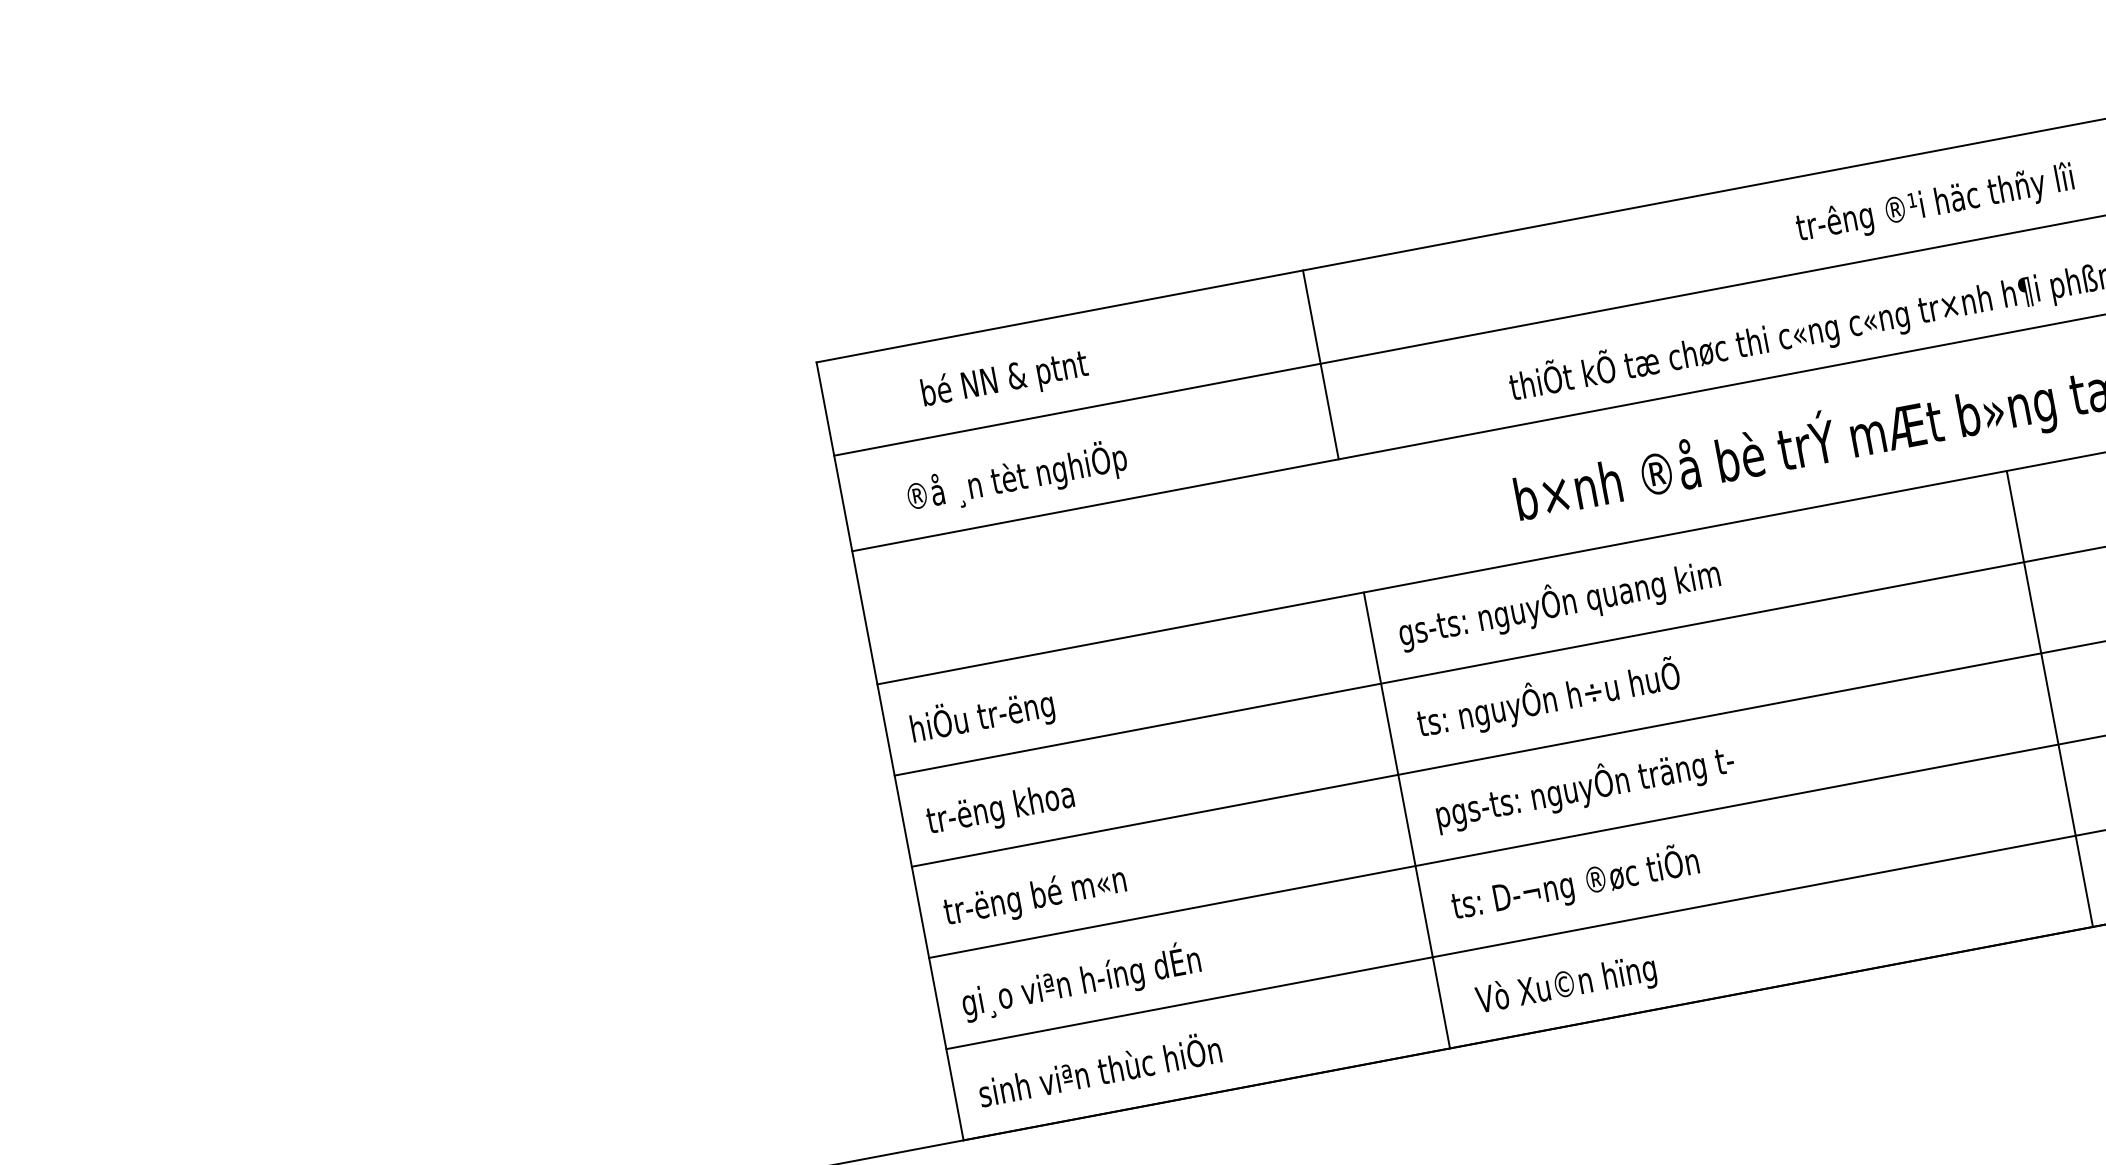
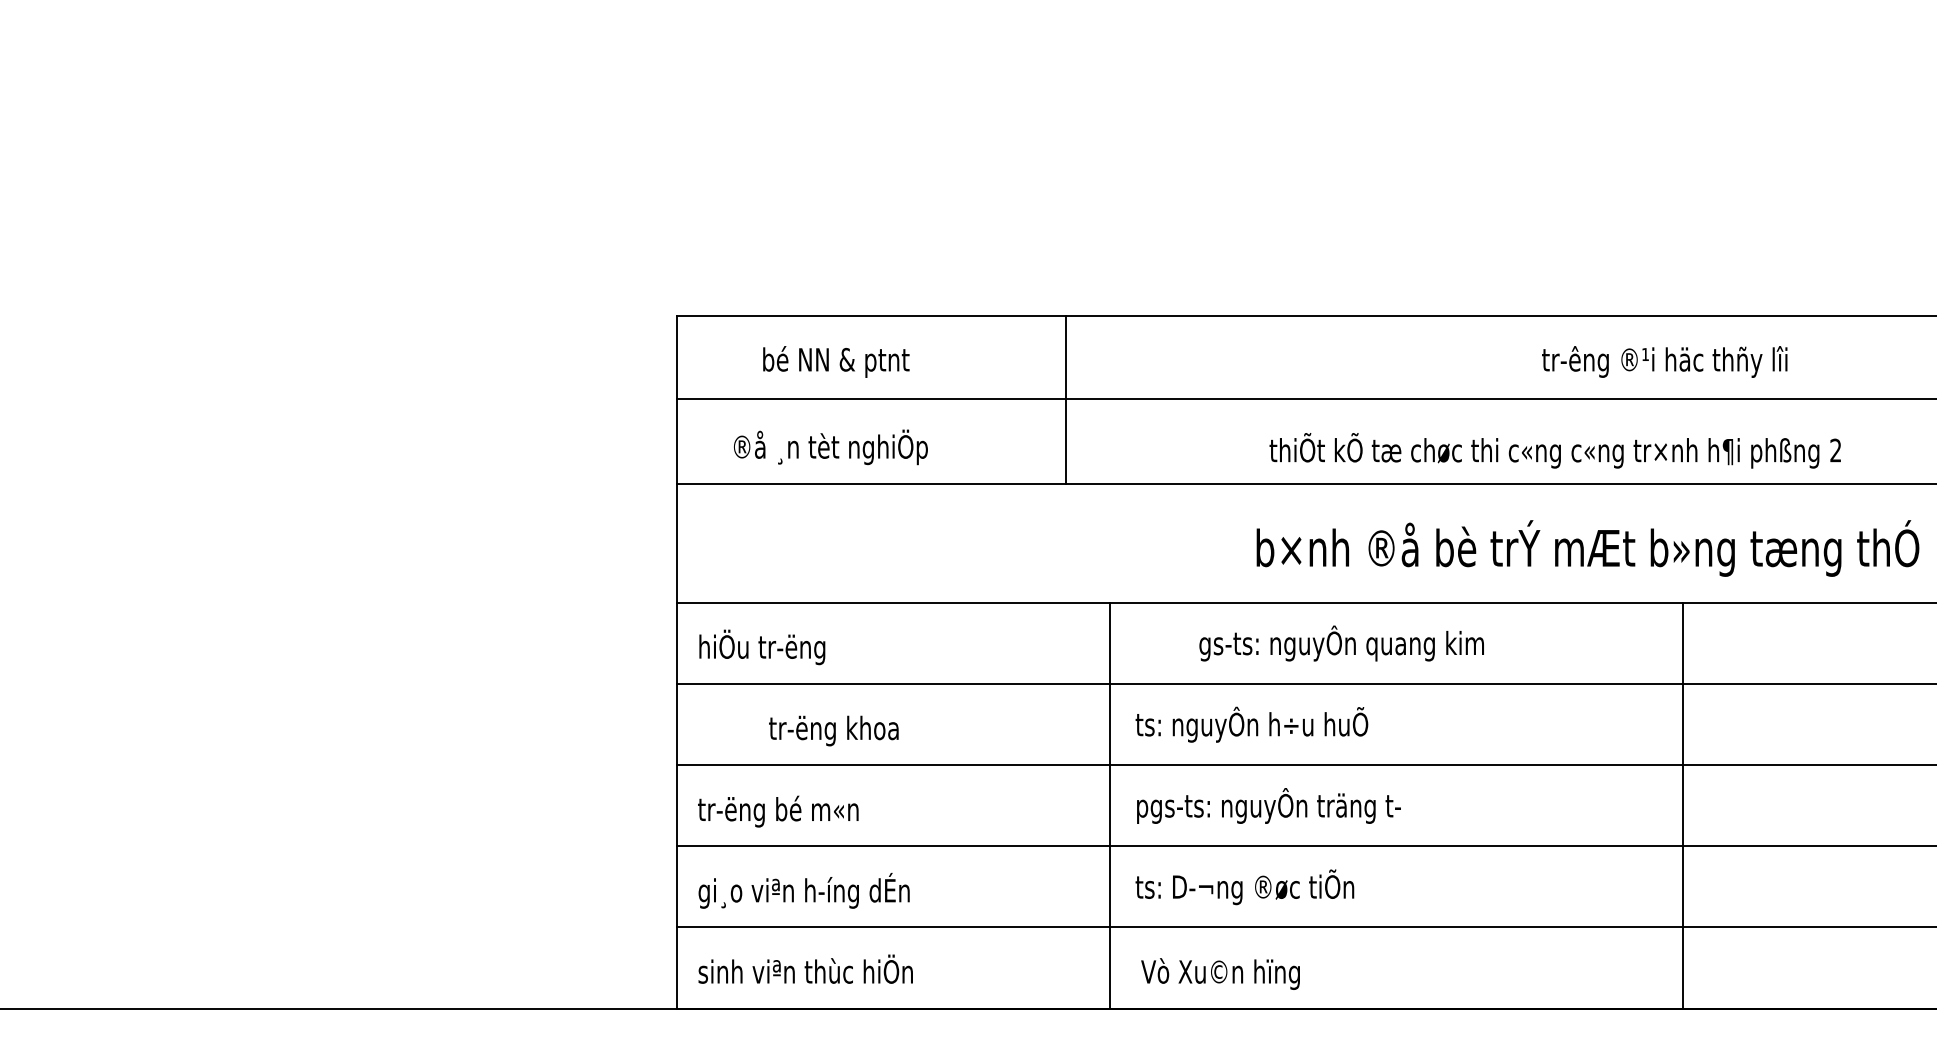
line: (1320, 364) -> (1066, 399), moved
text: (1559, 603) -> (1341, 643), moved
text: (1000, 809) -> (833, 730), moved

